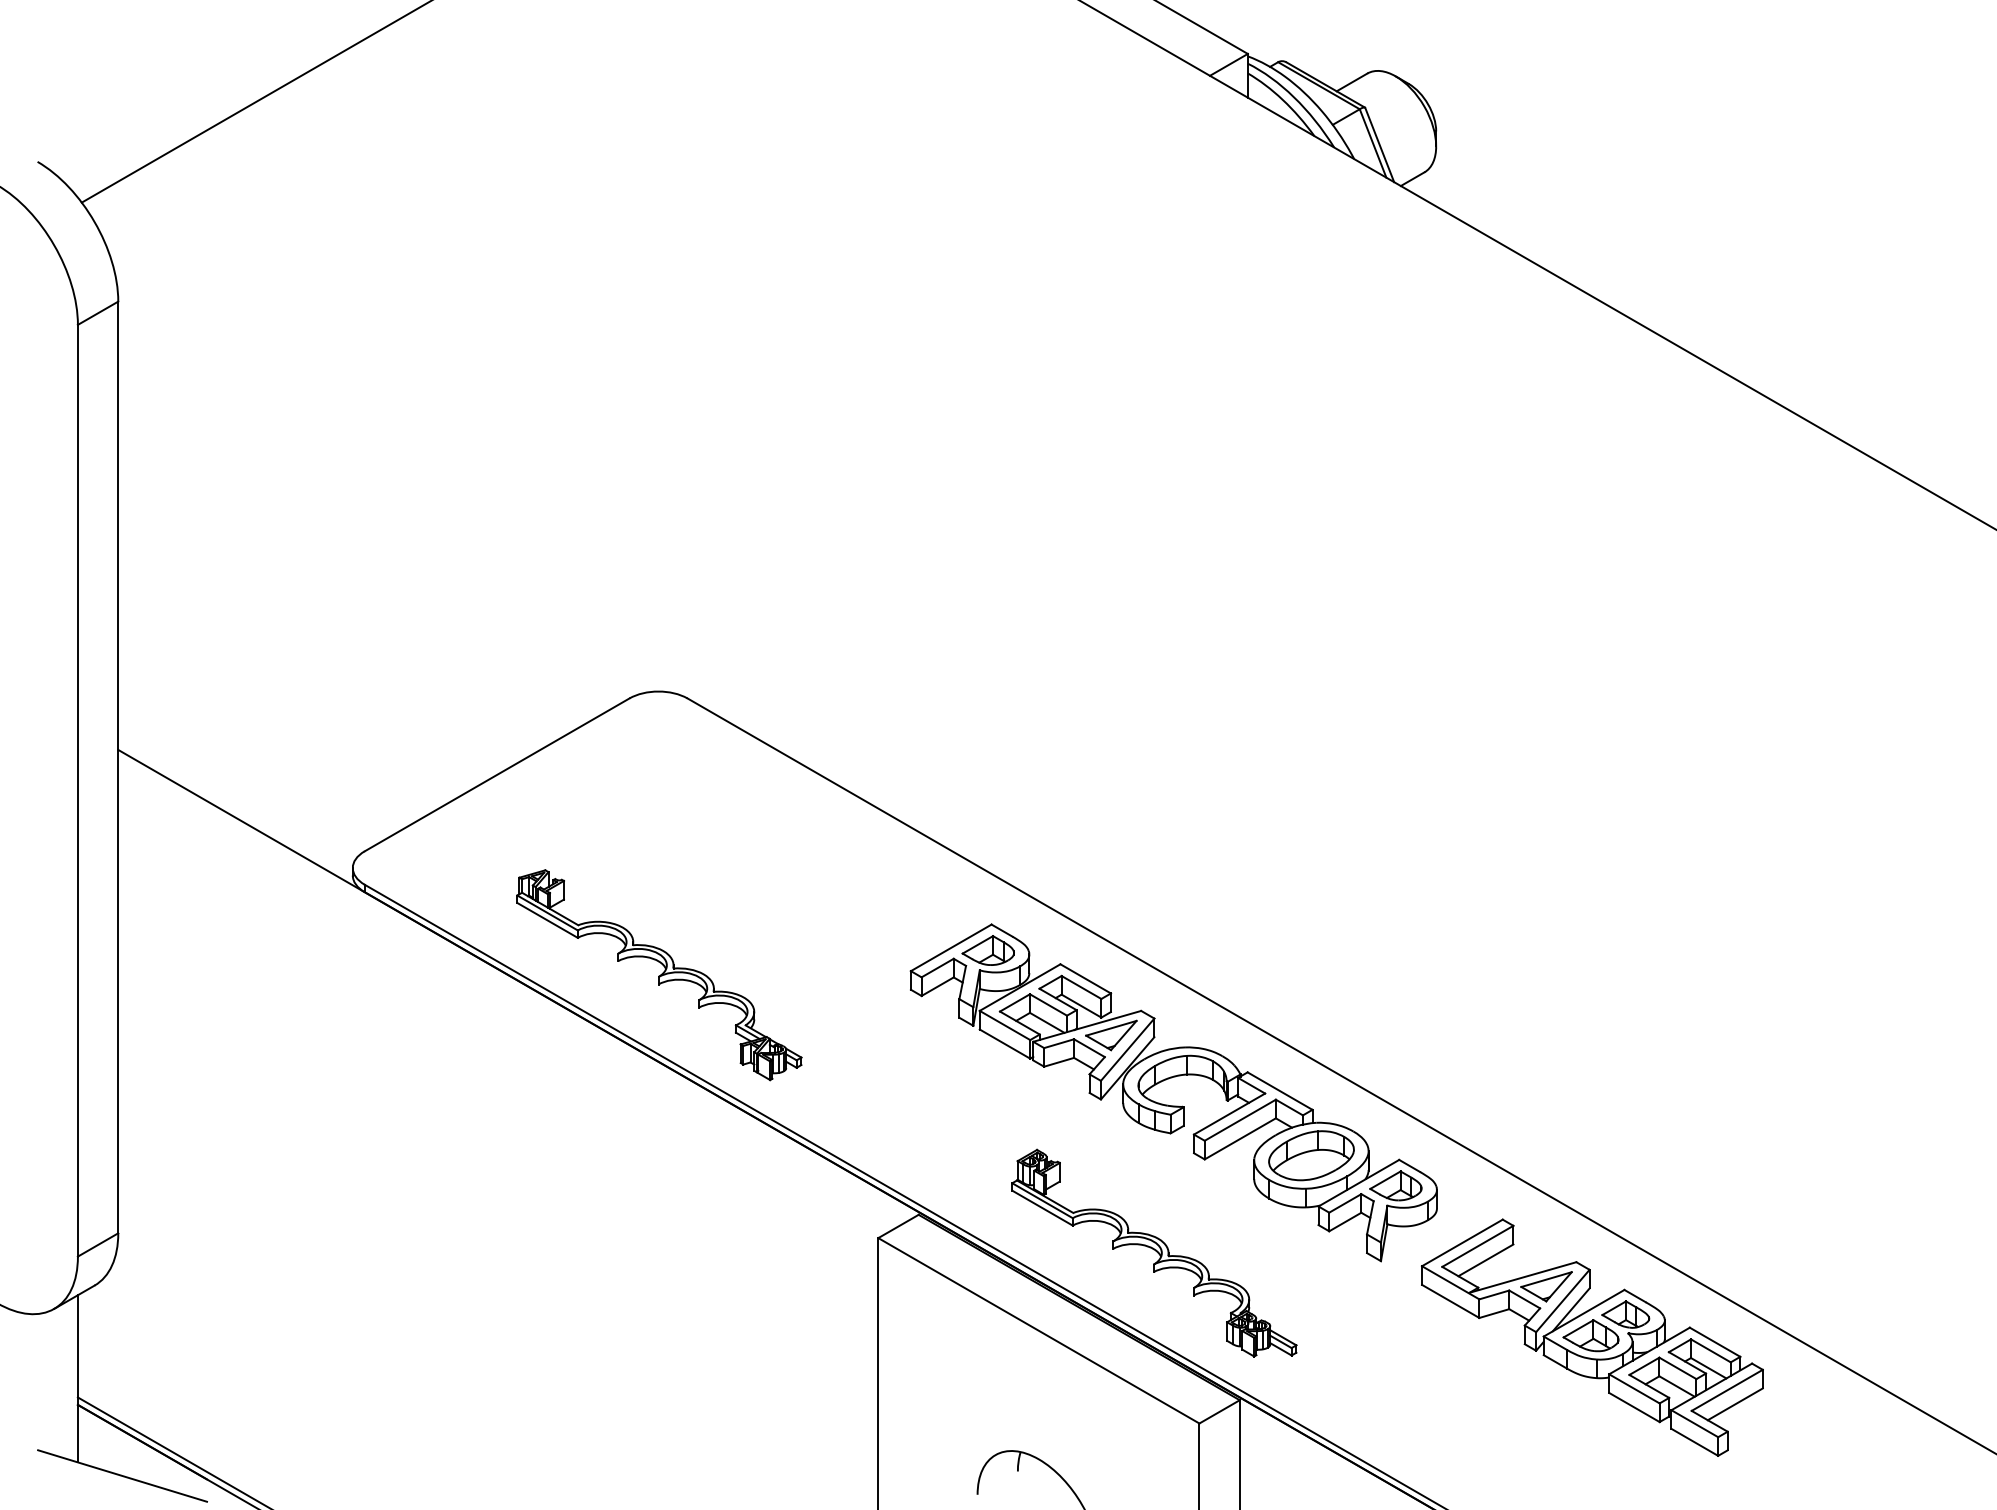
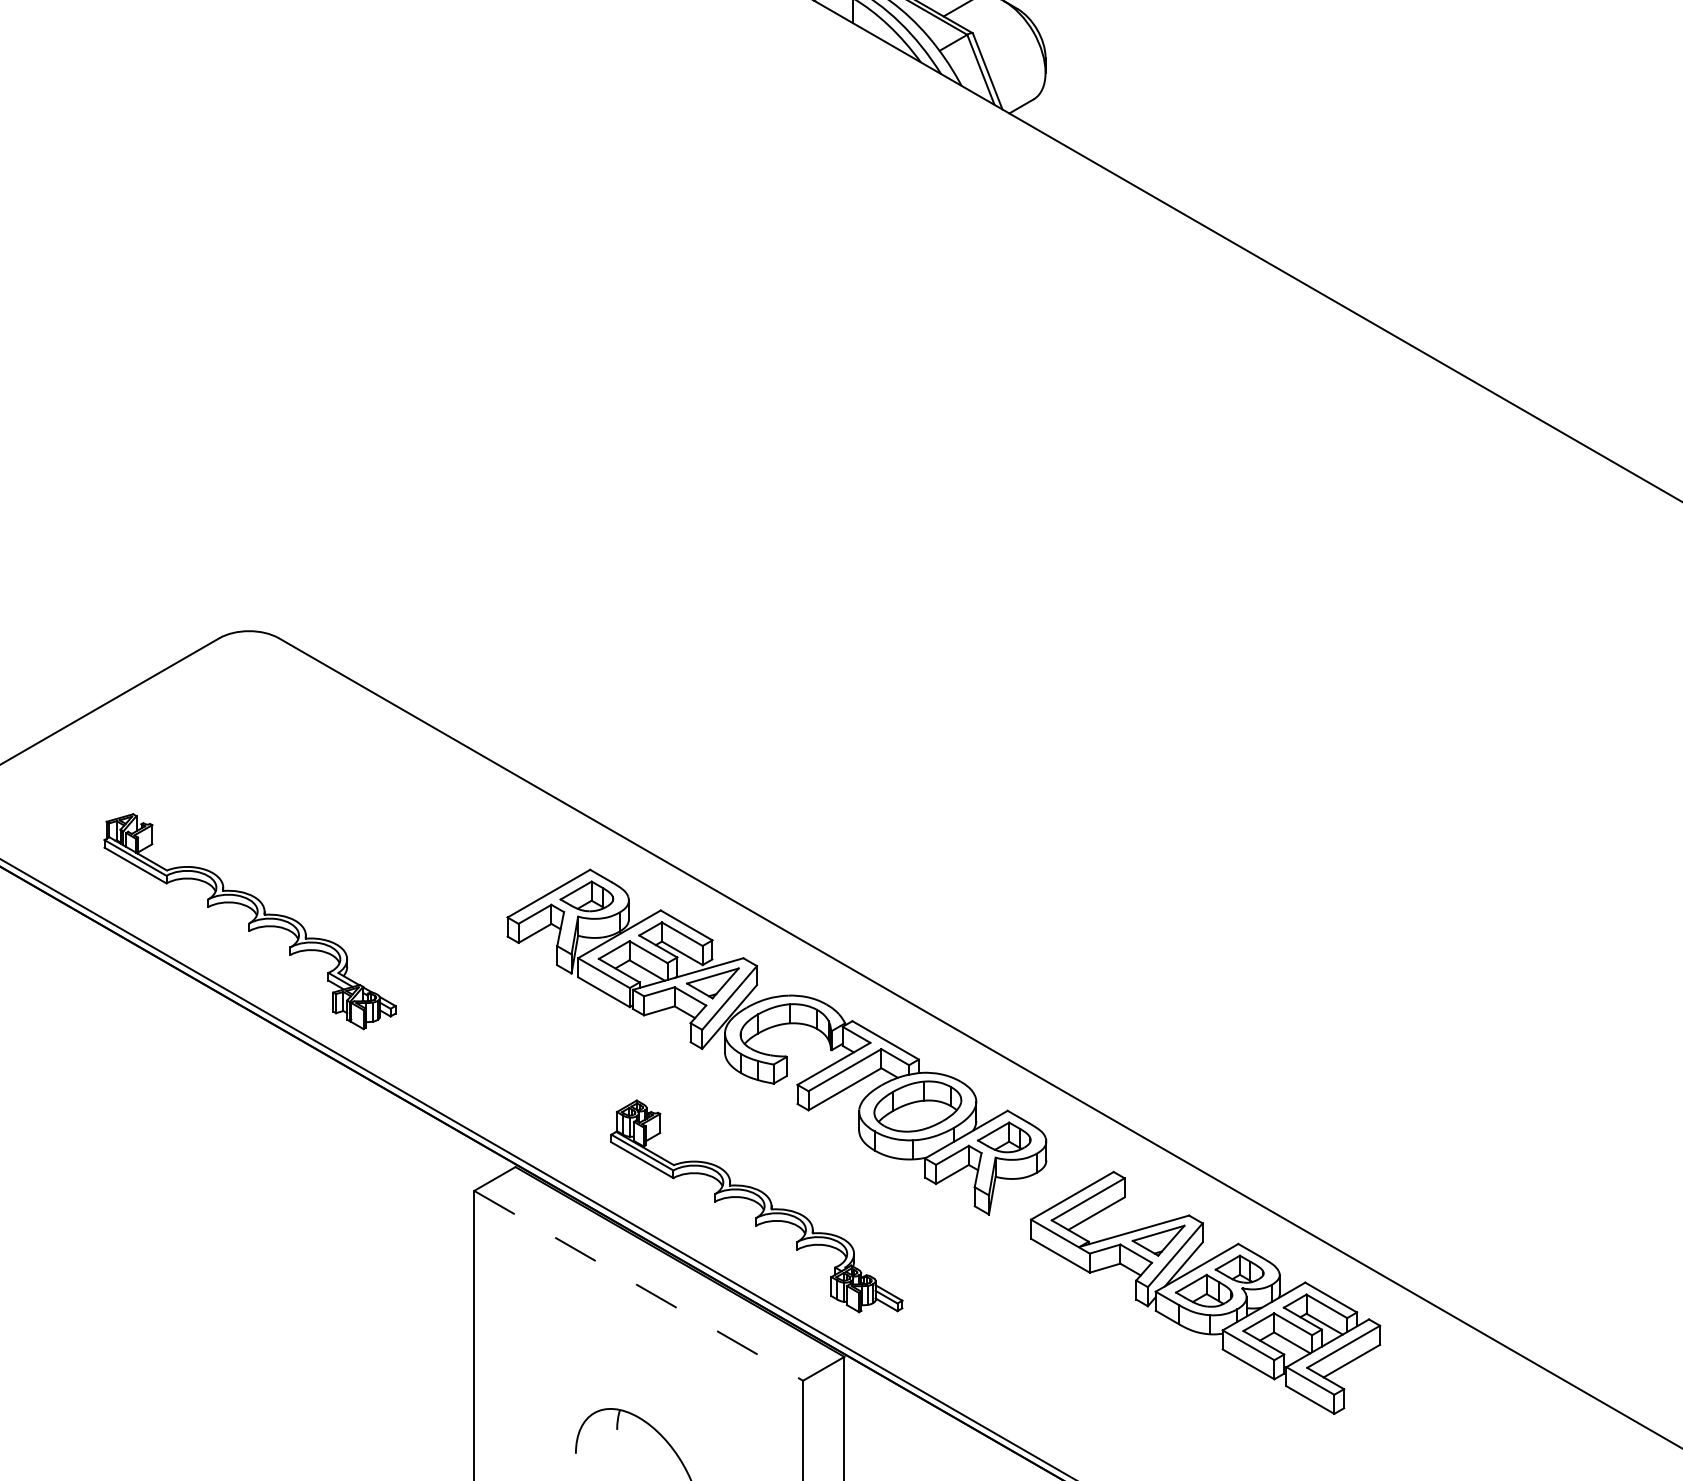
line: (1039, 1331) -> (639, 1286), solid -> dashed

